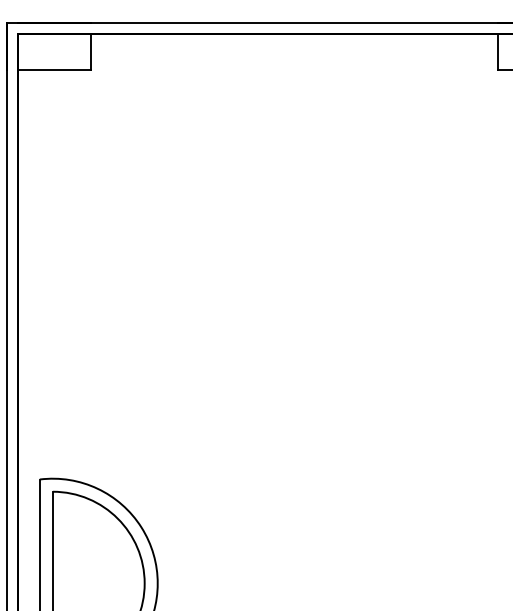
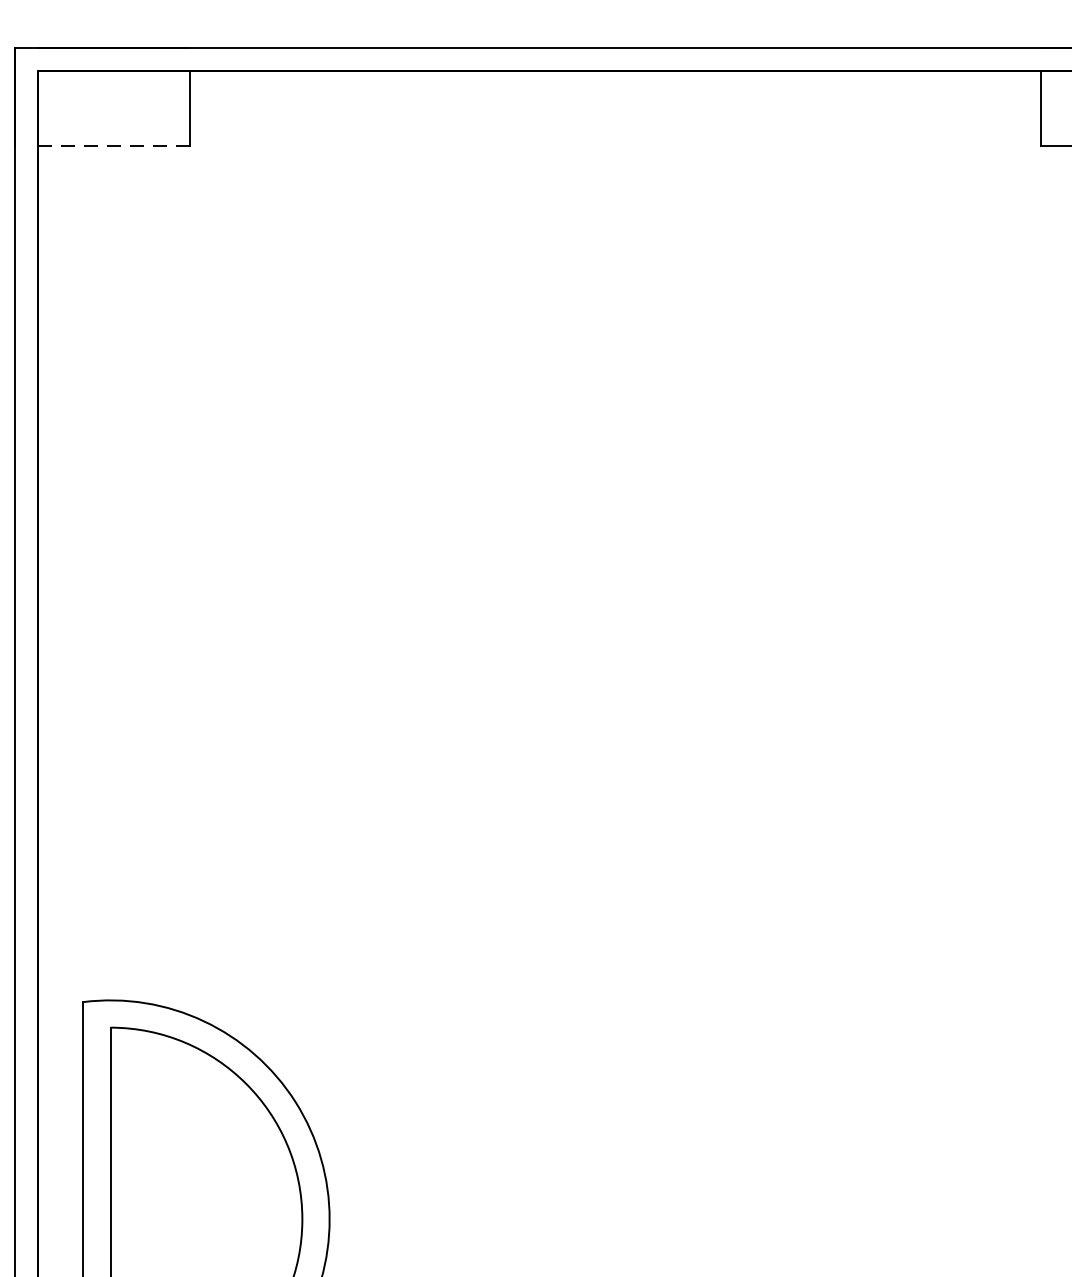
line: (54, 69) -> (113, 145), solid -> dashed

